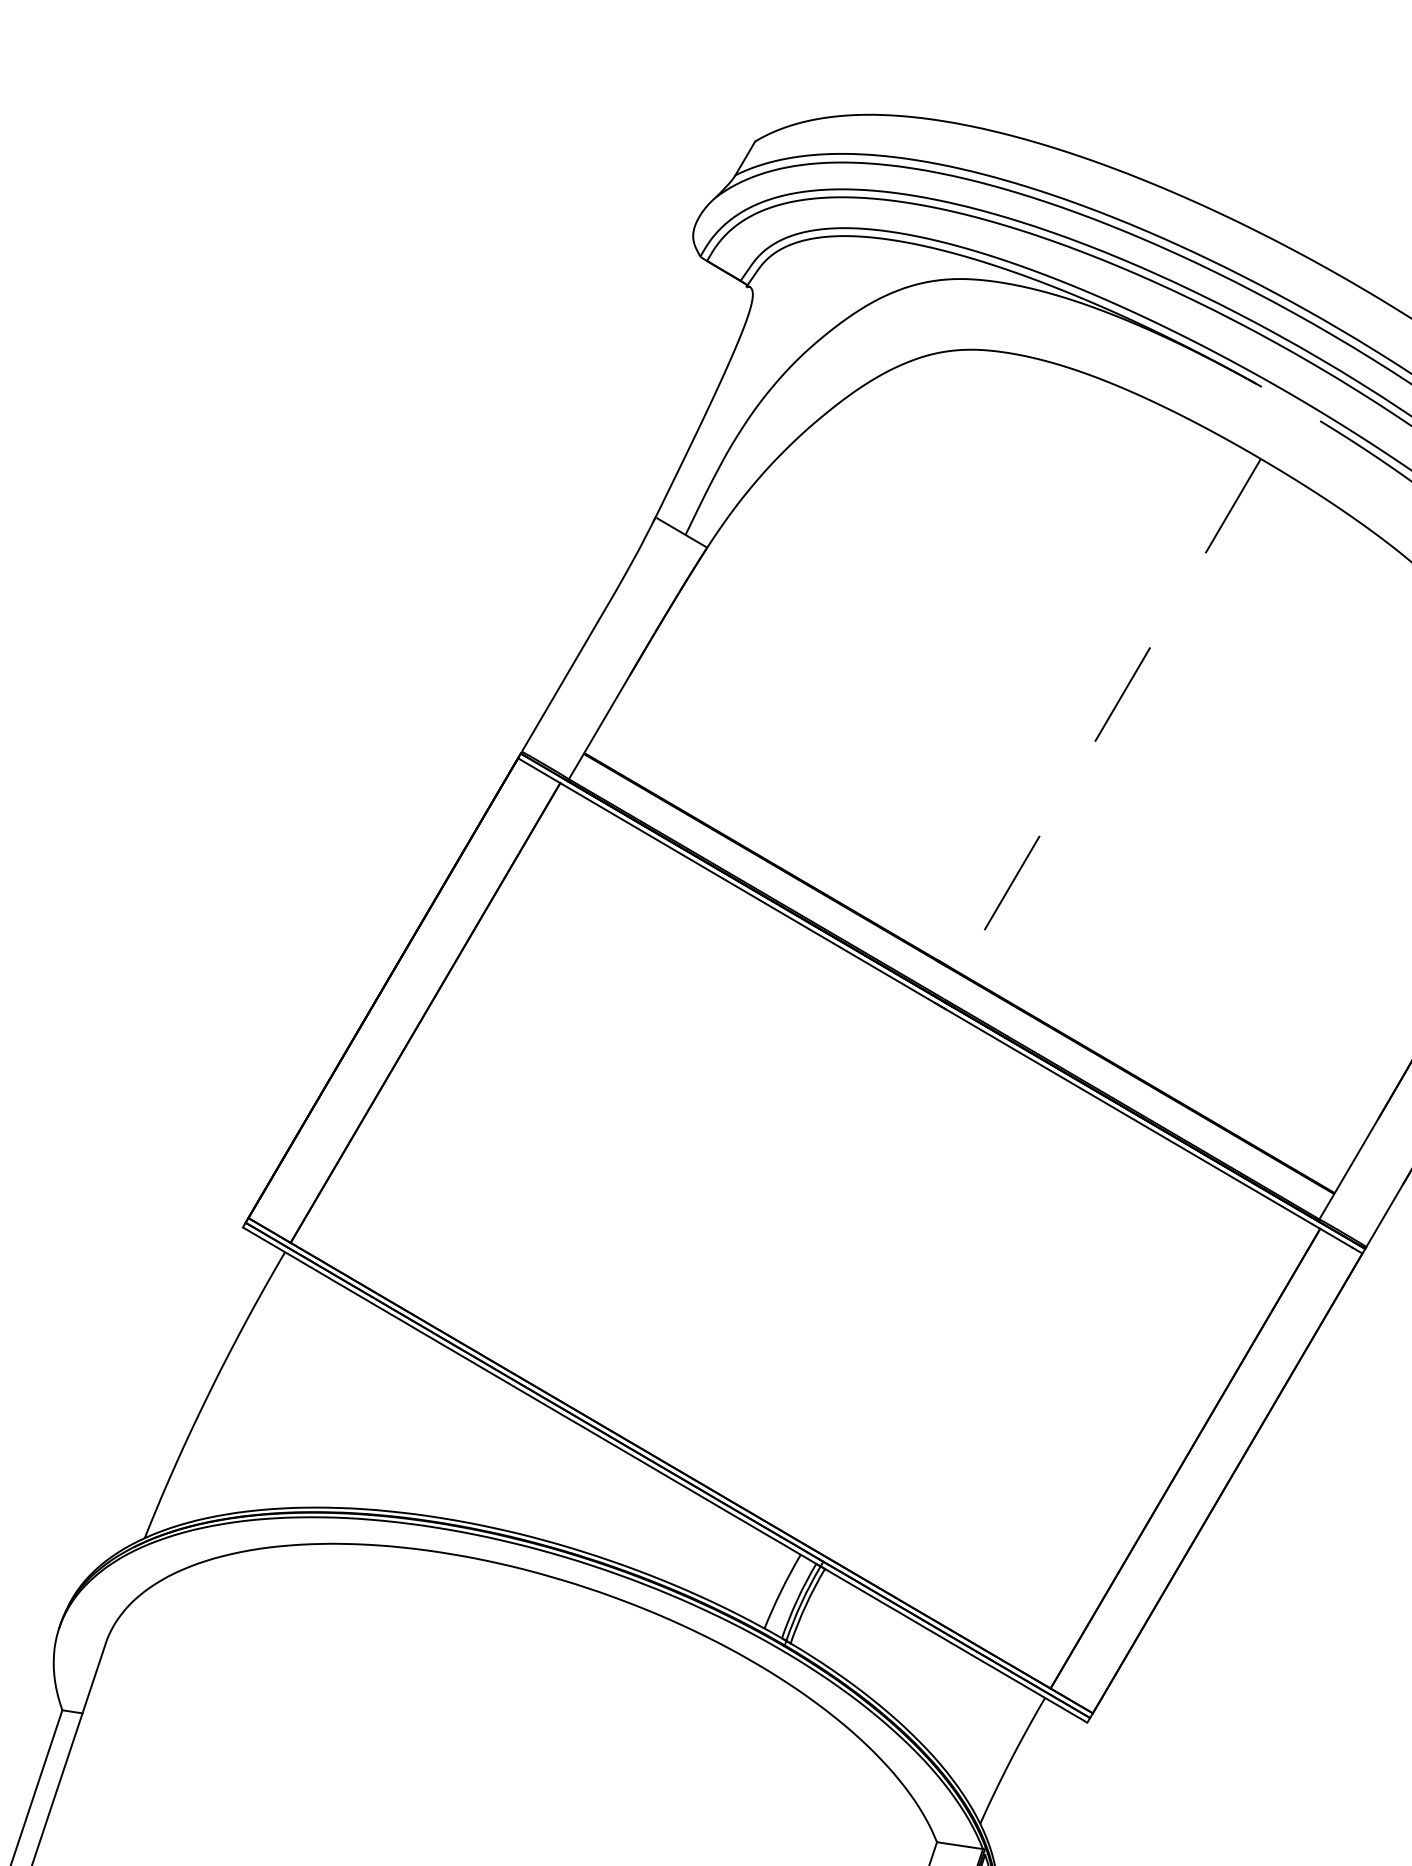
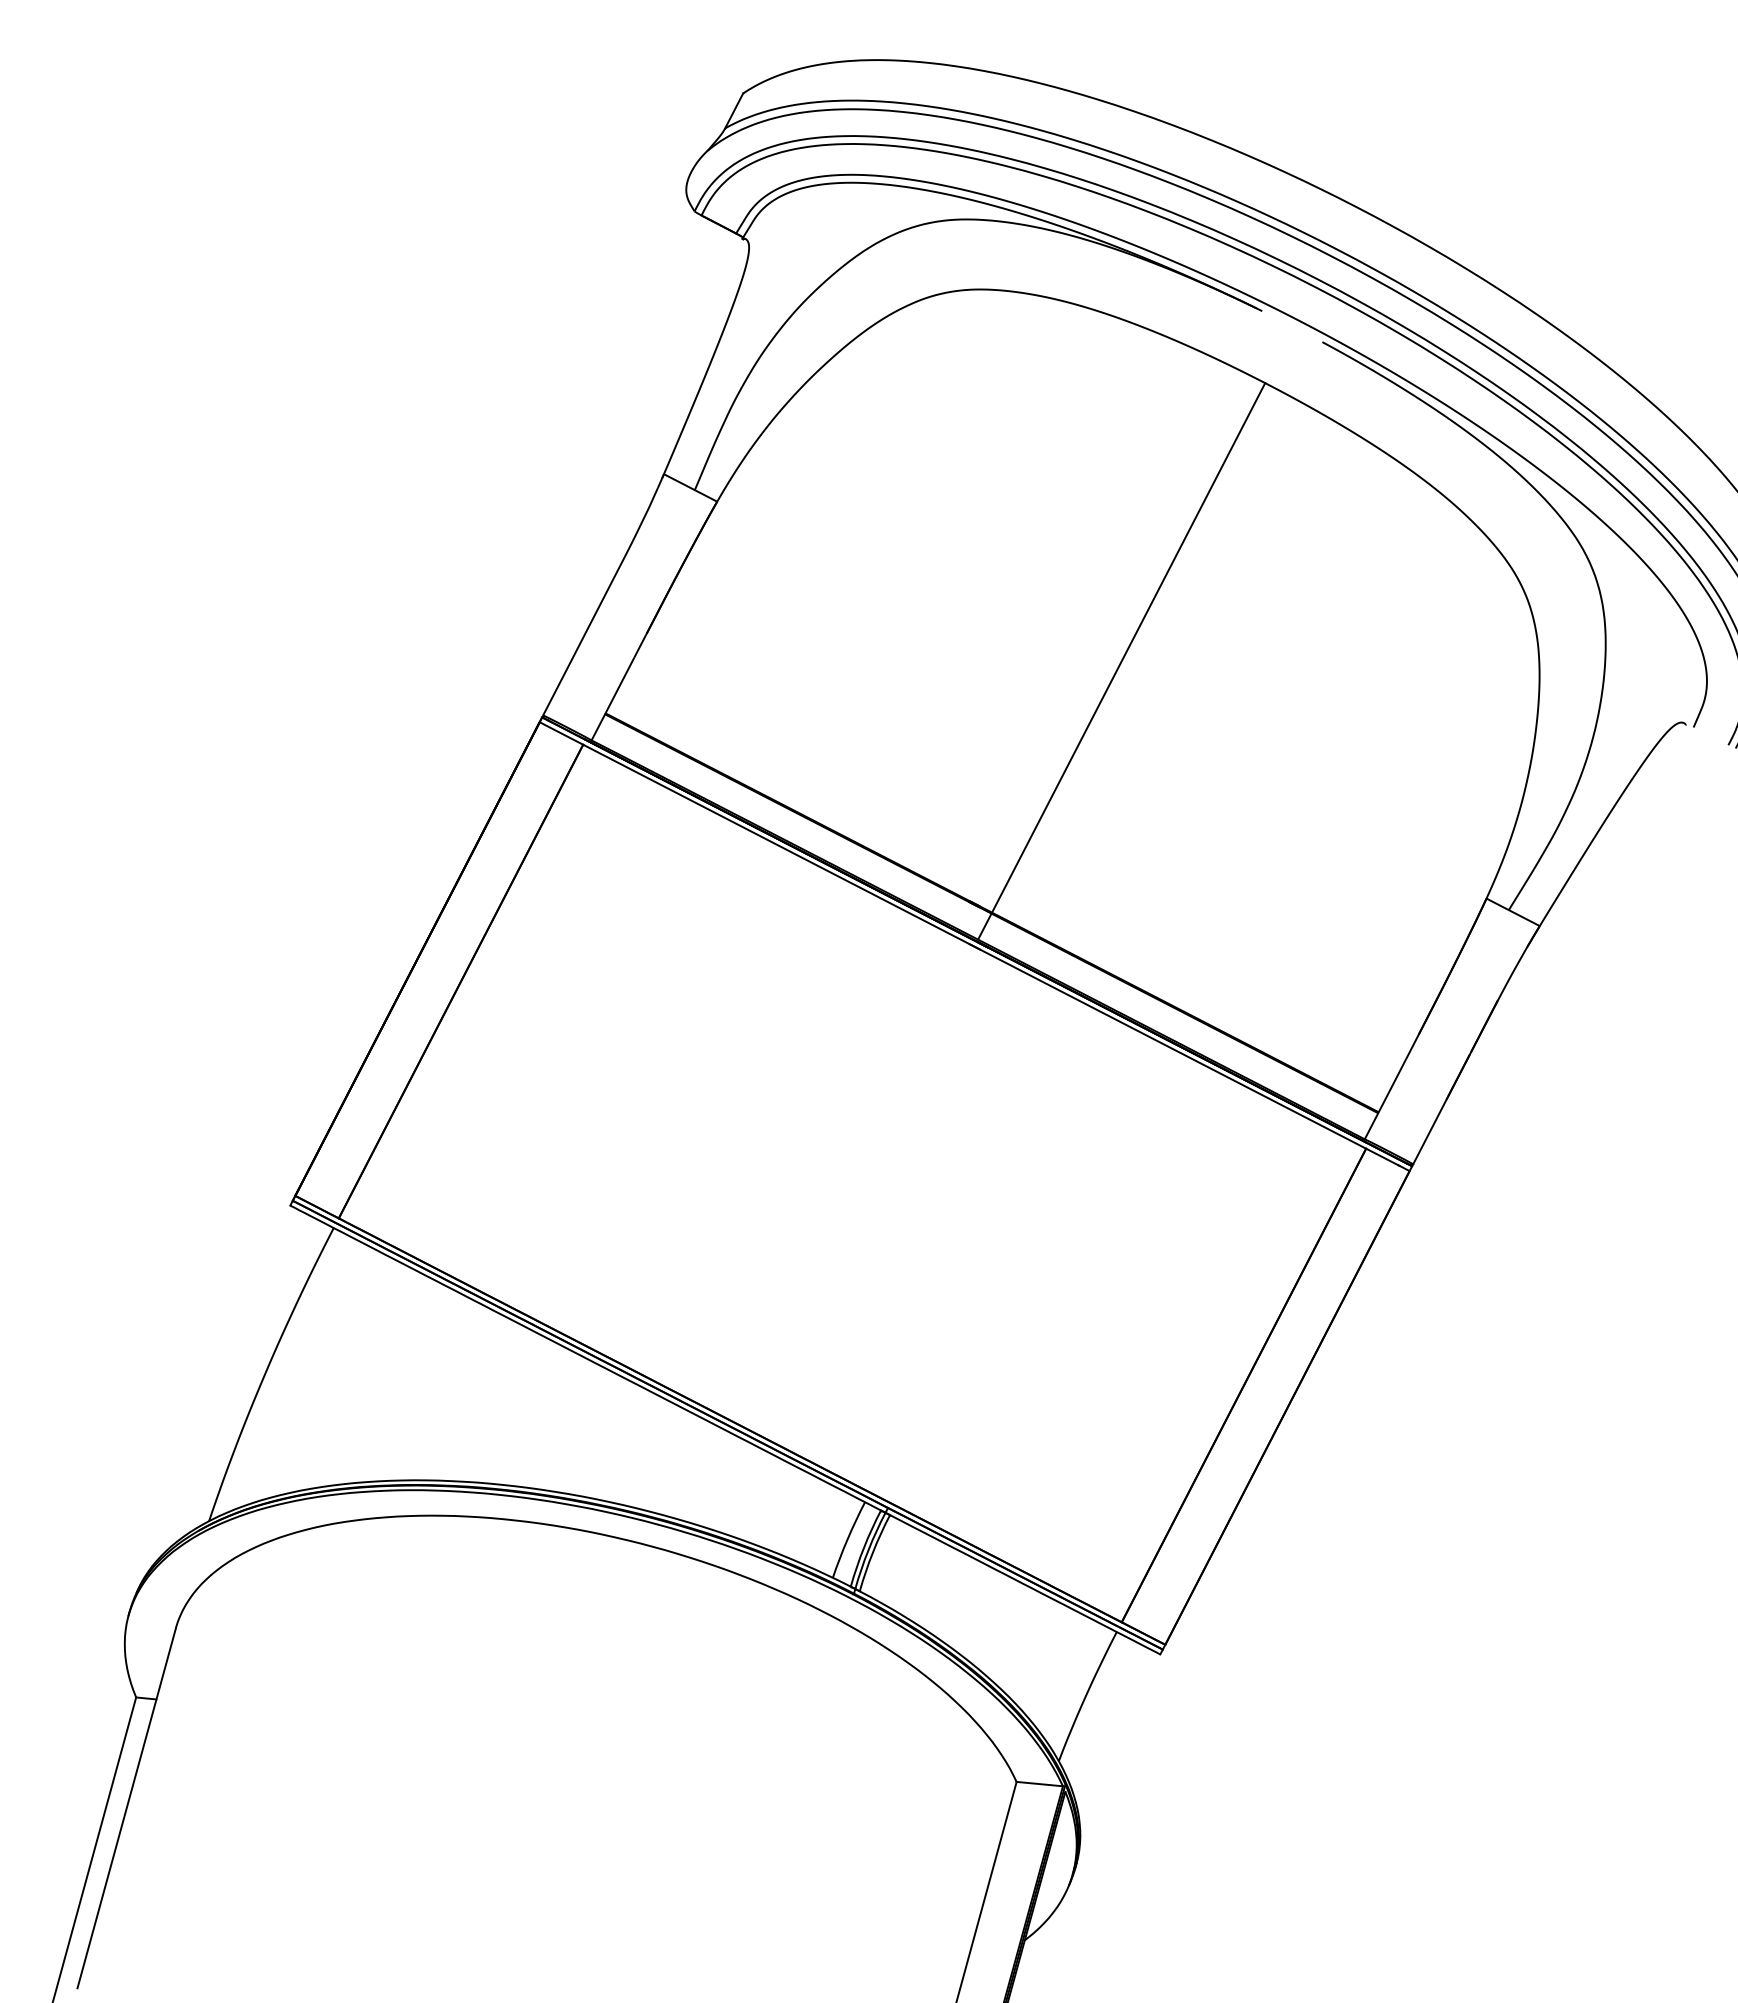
line: (1102, 729) -> (1121, 661), dashed -> solid

